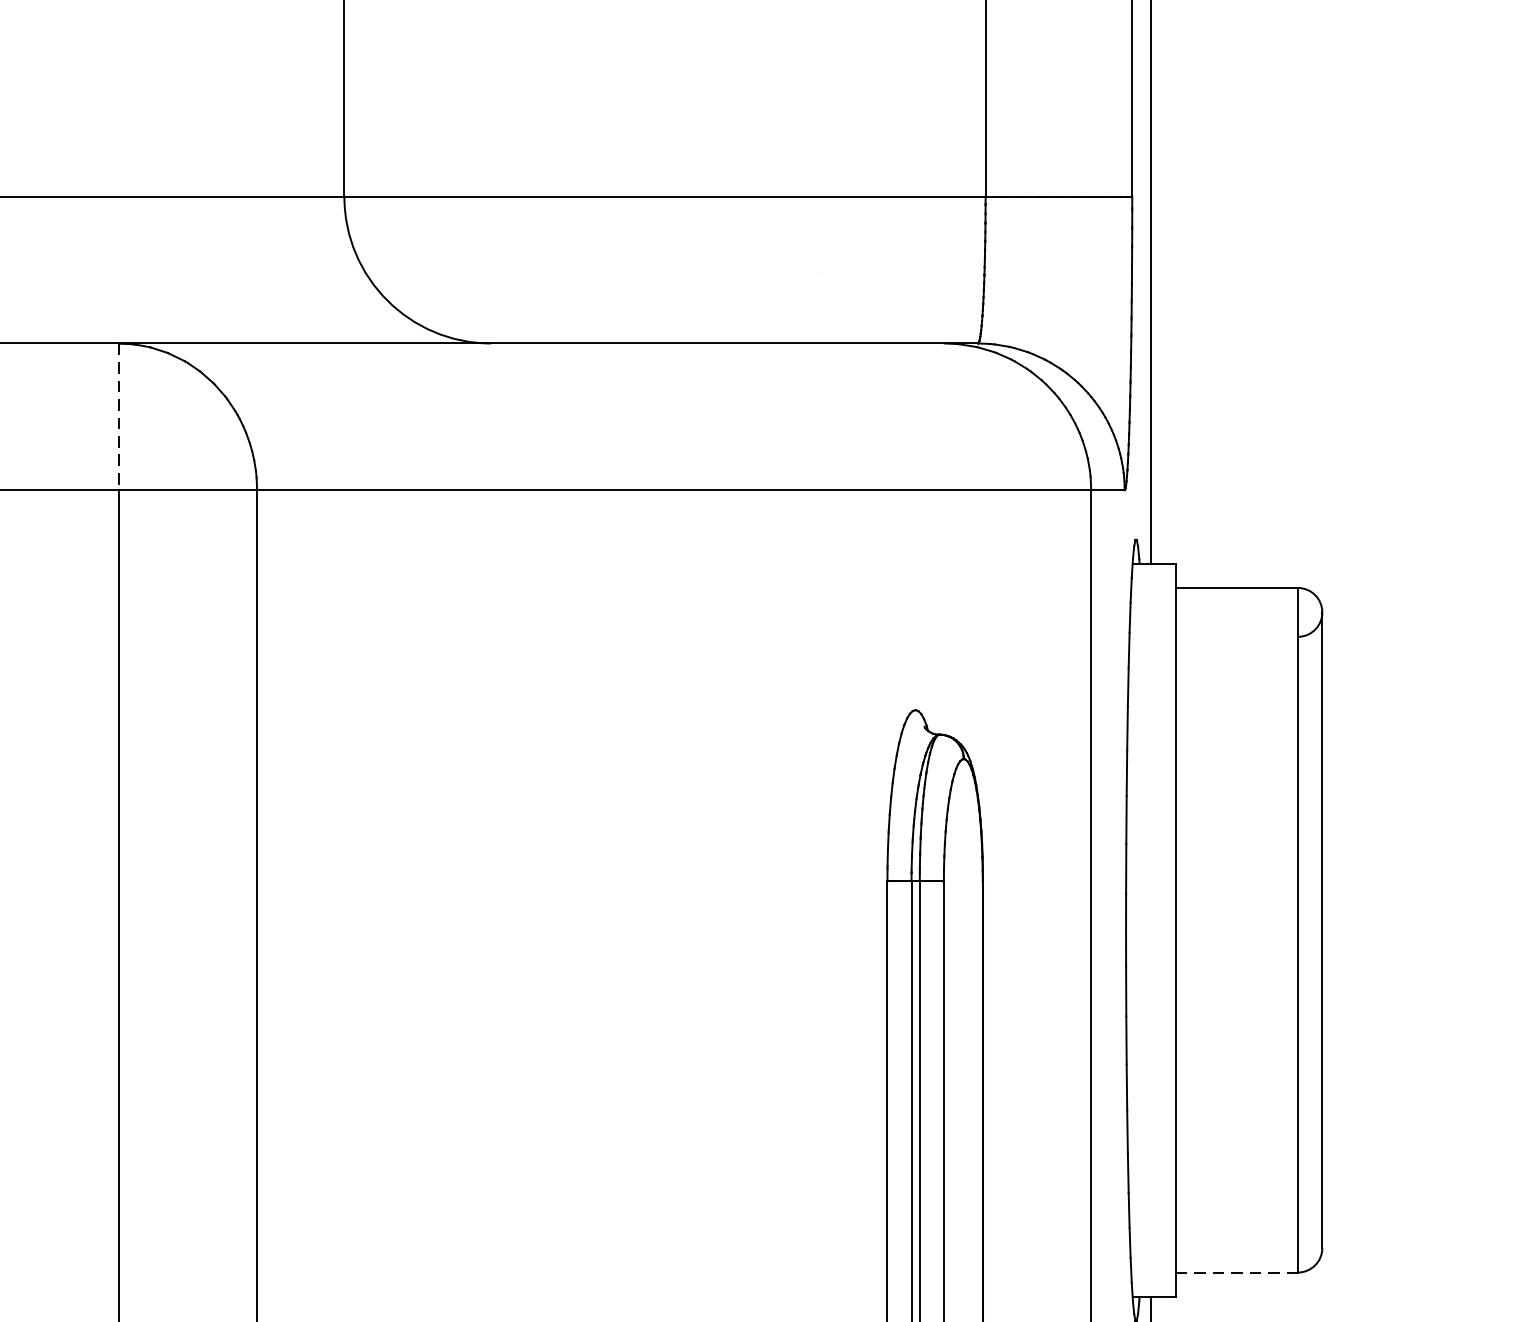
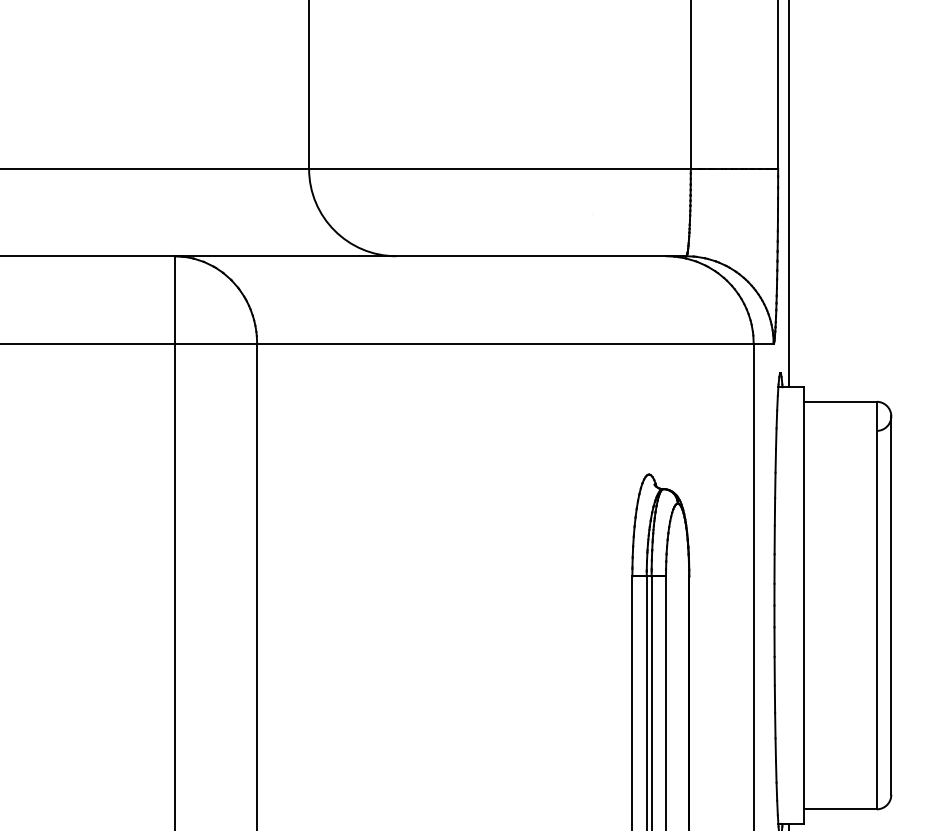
line: (118, 416) -> (174, 299), dashed -> solid
line: (1236, 1272) -> (840, 809), dashed -> solid

